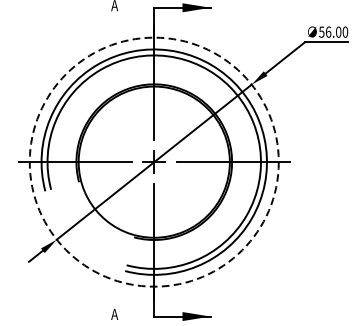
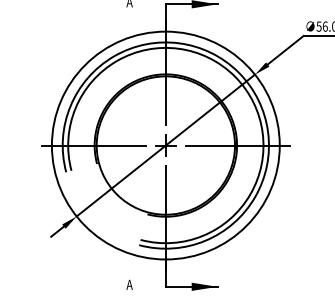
circle: (153, 162) -> (165, 145), dashed -> solid

